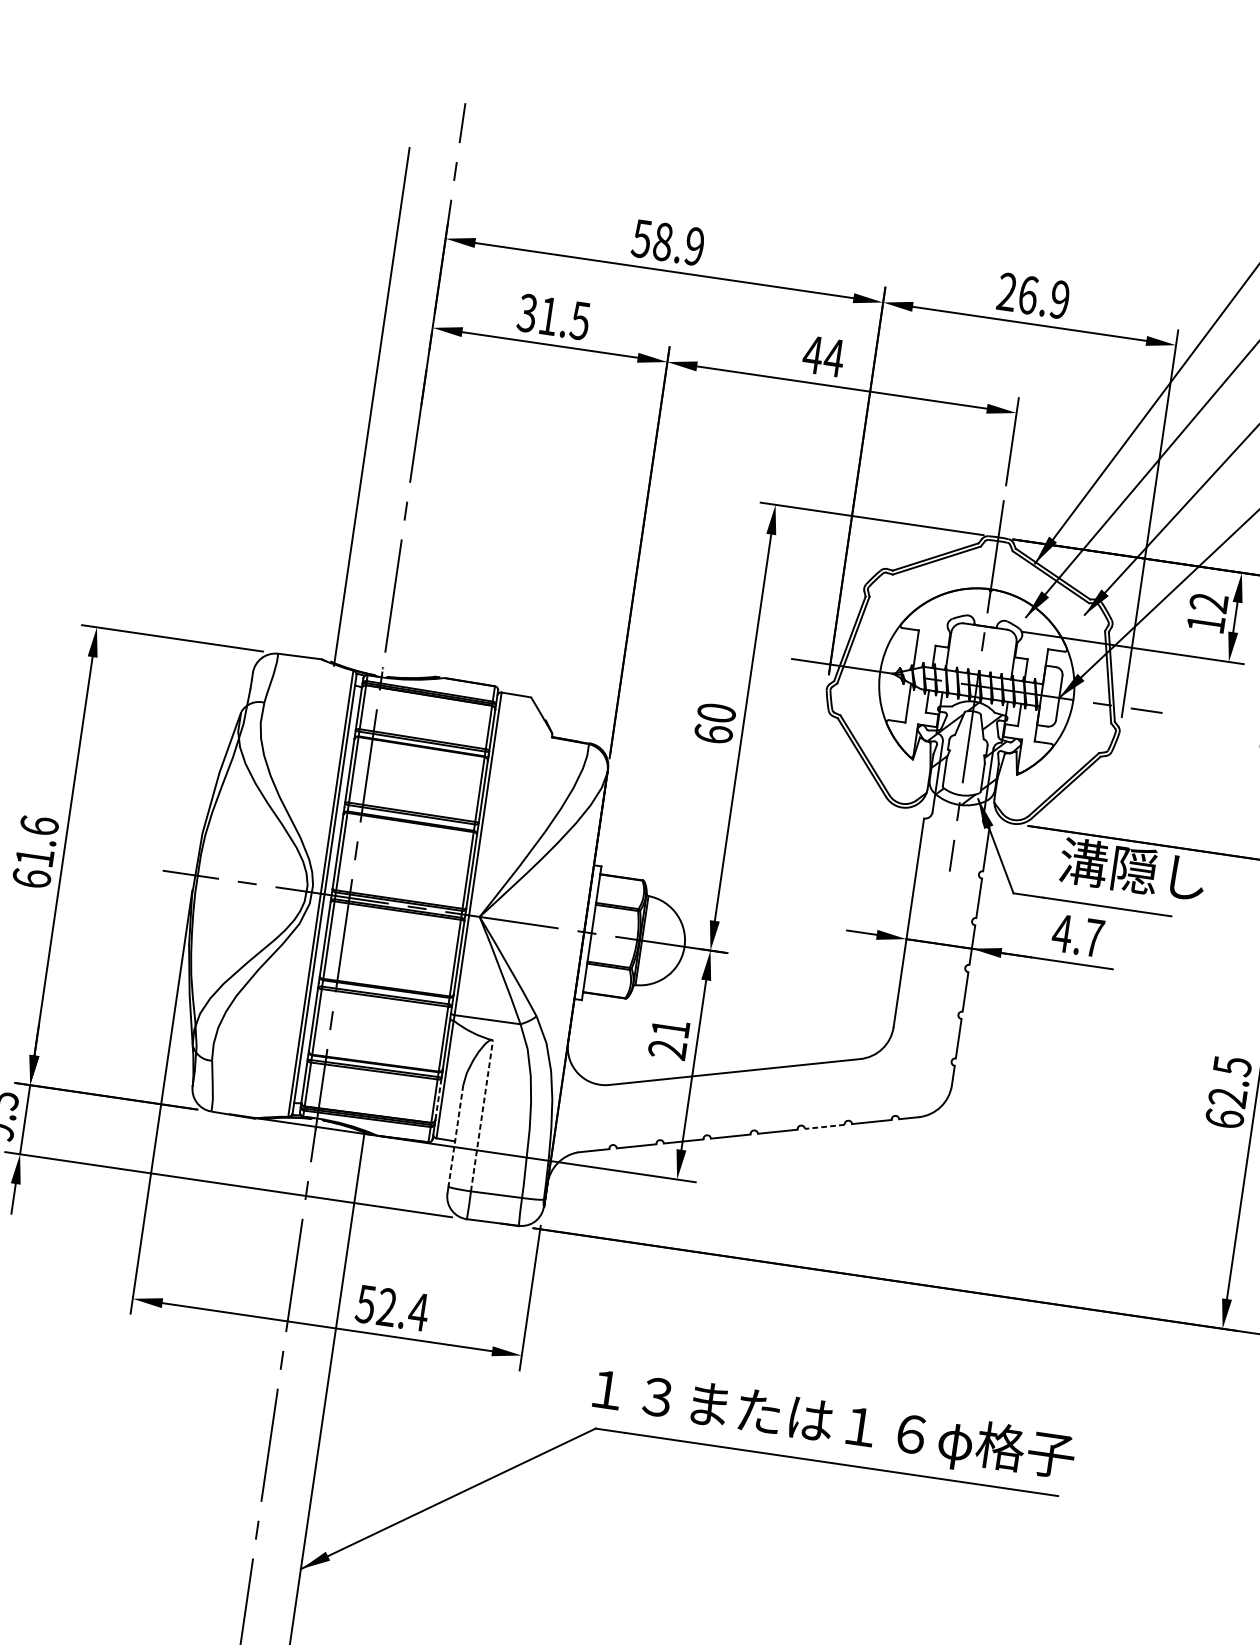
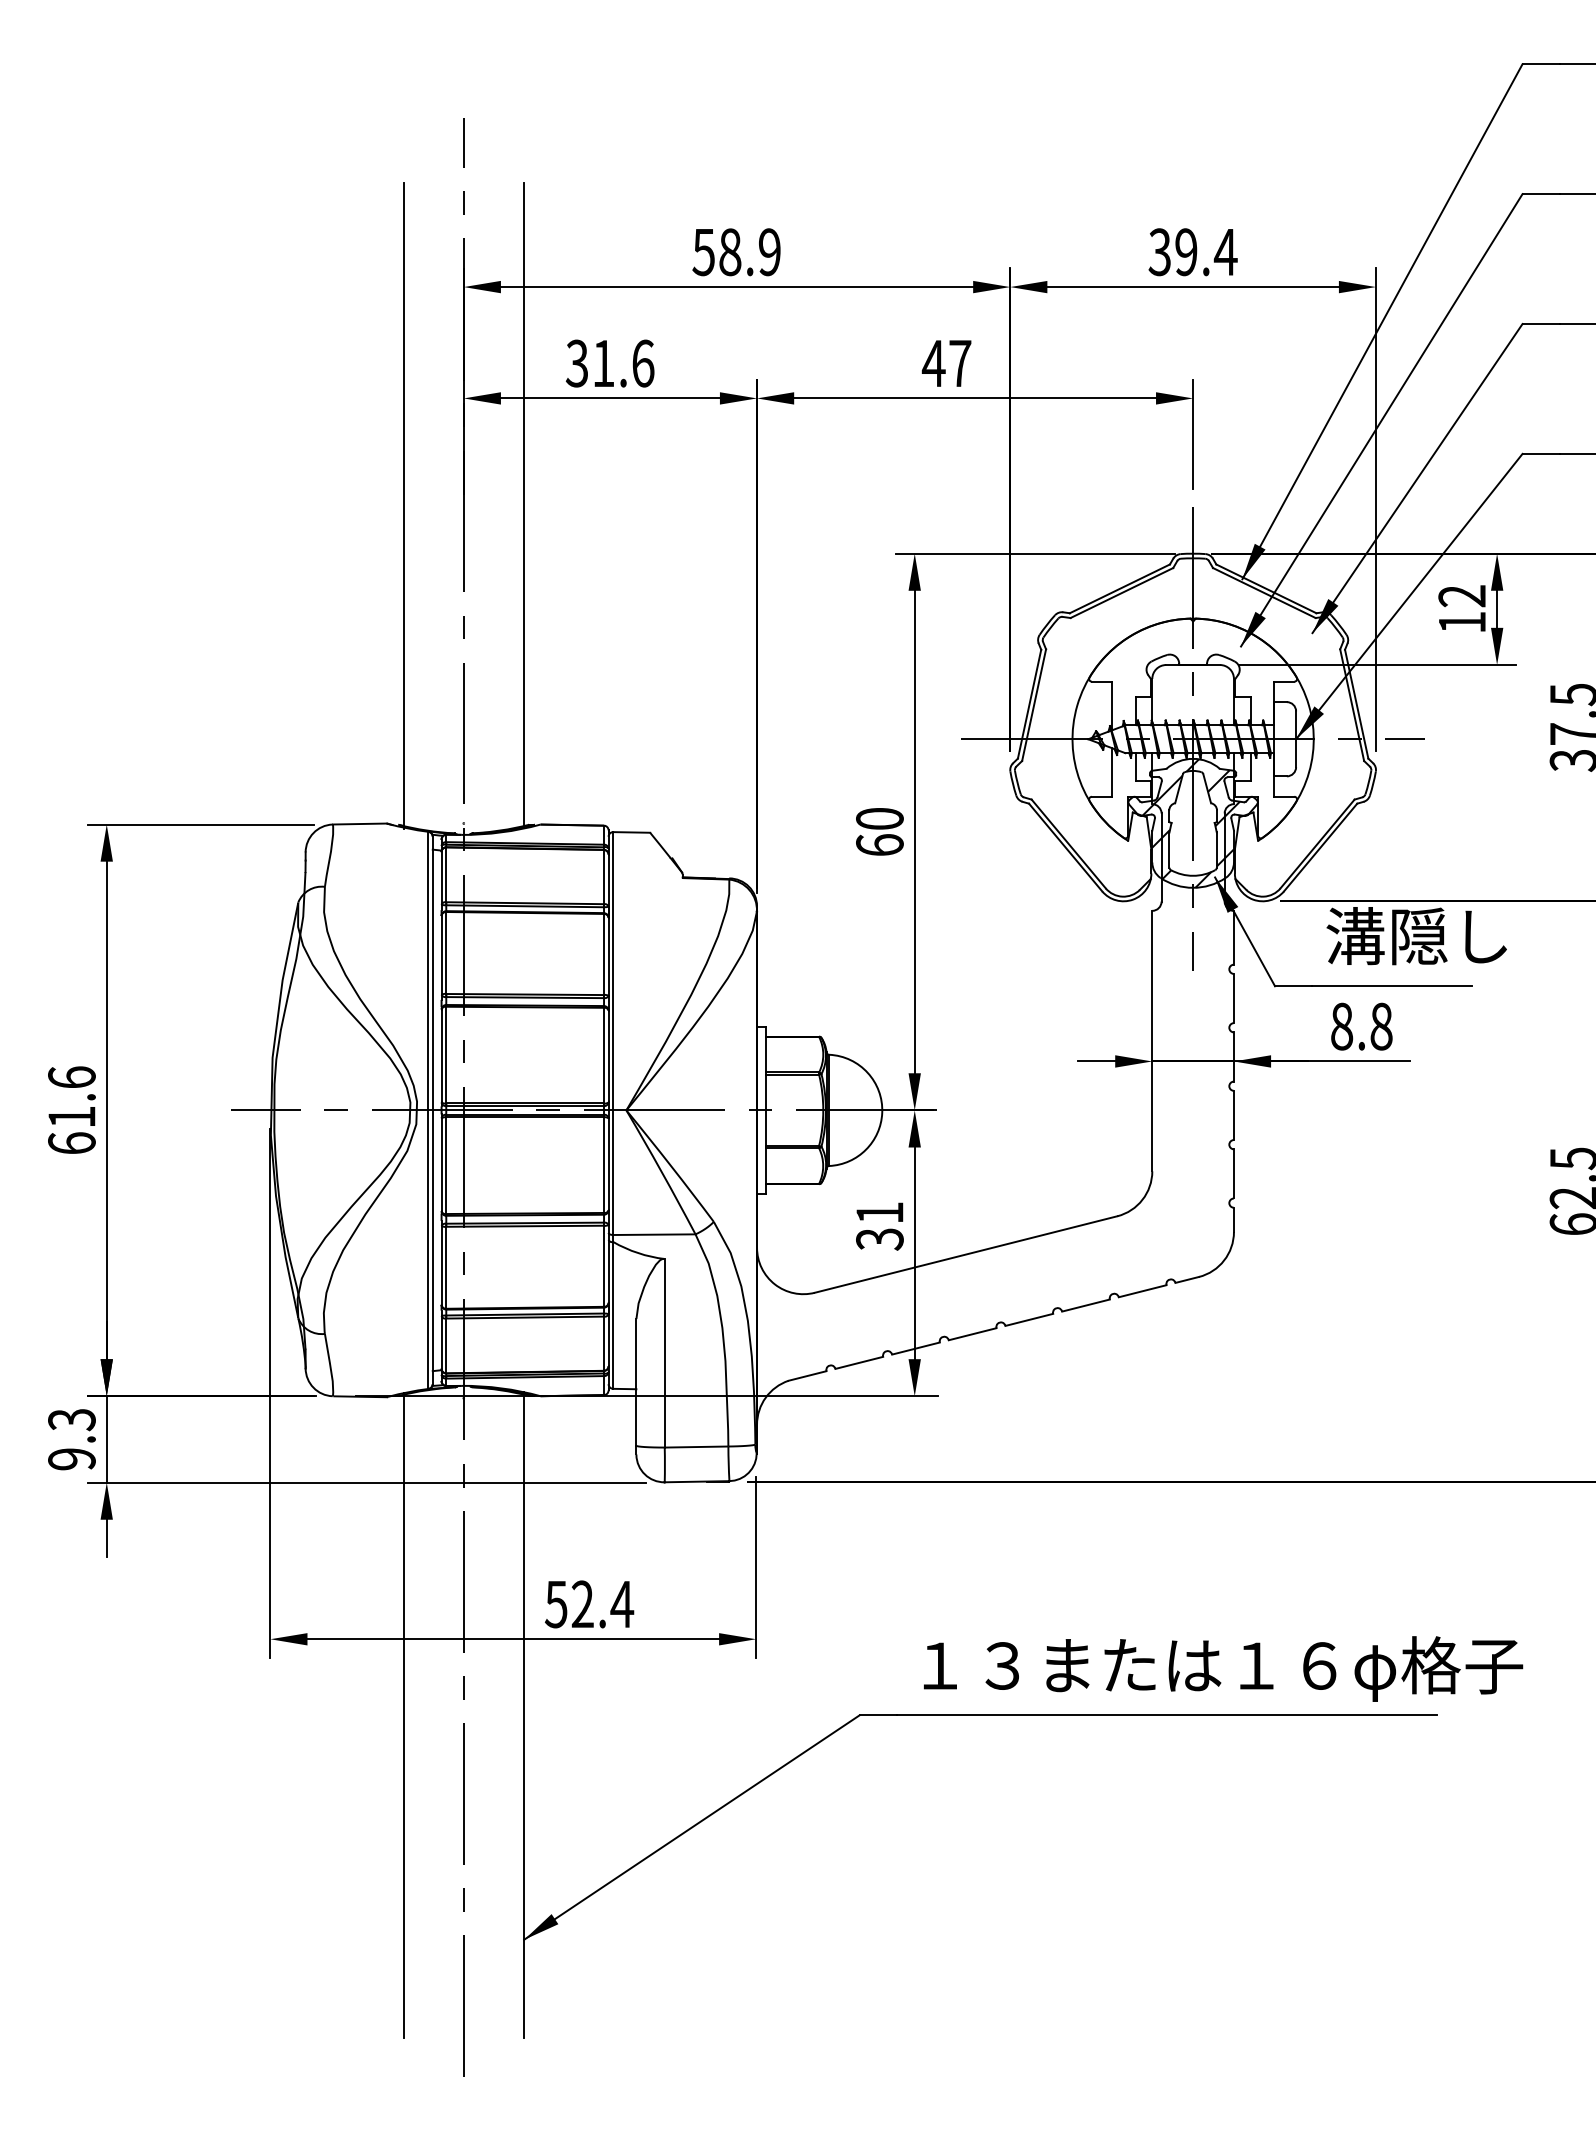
text: (1033, 296) -> (1192, 252), 26.9 -> 39.4
text: (579, 320) -> (642, 363), 31.5 -> 31.6
text: (834, 357) -> (960, 363), 44 -> 47
line: (468, 419) -> (524, 504), added
text: (1078, 935) -> (1361, 1026), 4.7 -> 8.8
text: (667, 1049) -> (879, 1239), 21 -> 31
line: (438, 1098) -> (608, 1339), dashed -> solid
line: (481, 1115) -> (664, 1352), dashed -> solid
line: (824, 1126) -> (1085, 1305), dashed -> solid
line: (455, 1135) -> (636, 1382), dashed -> solid
line: (230, 1375) -> (403, 1715), added
text: (834, 1425) -> (1223, 1668), moved

